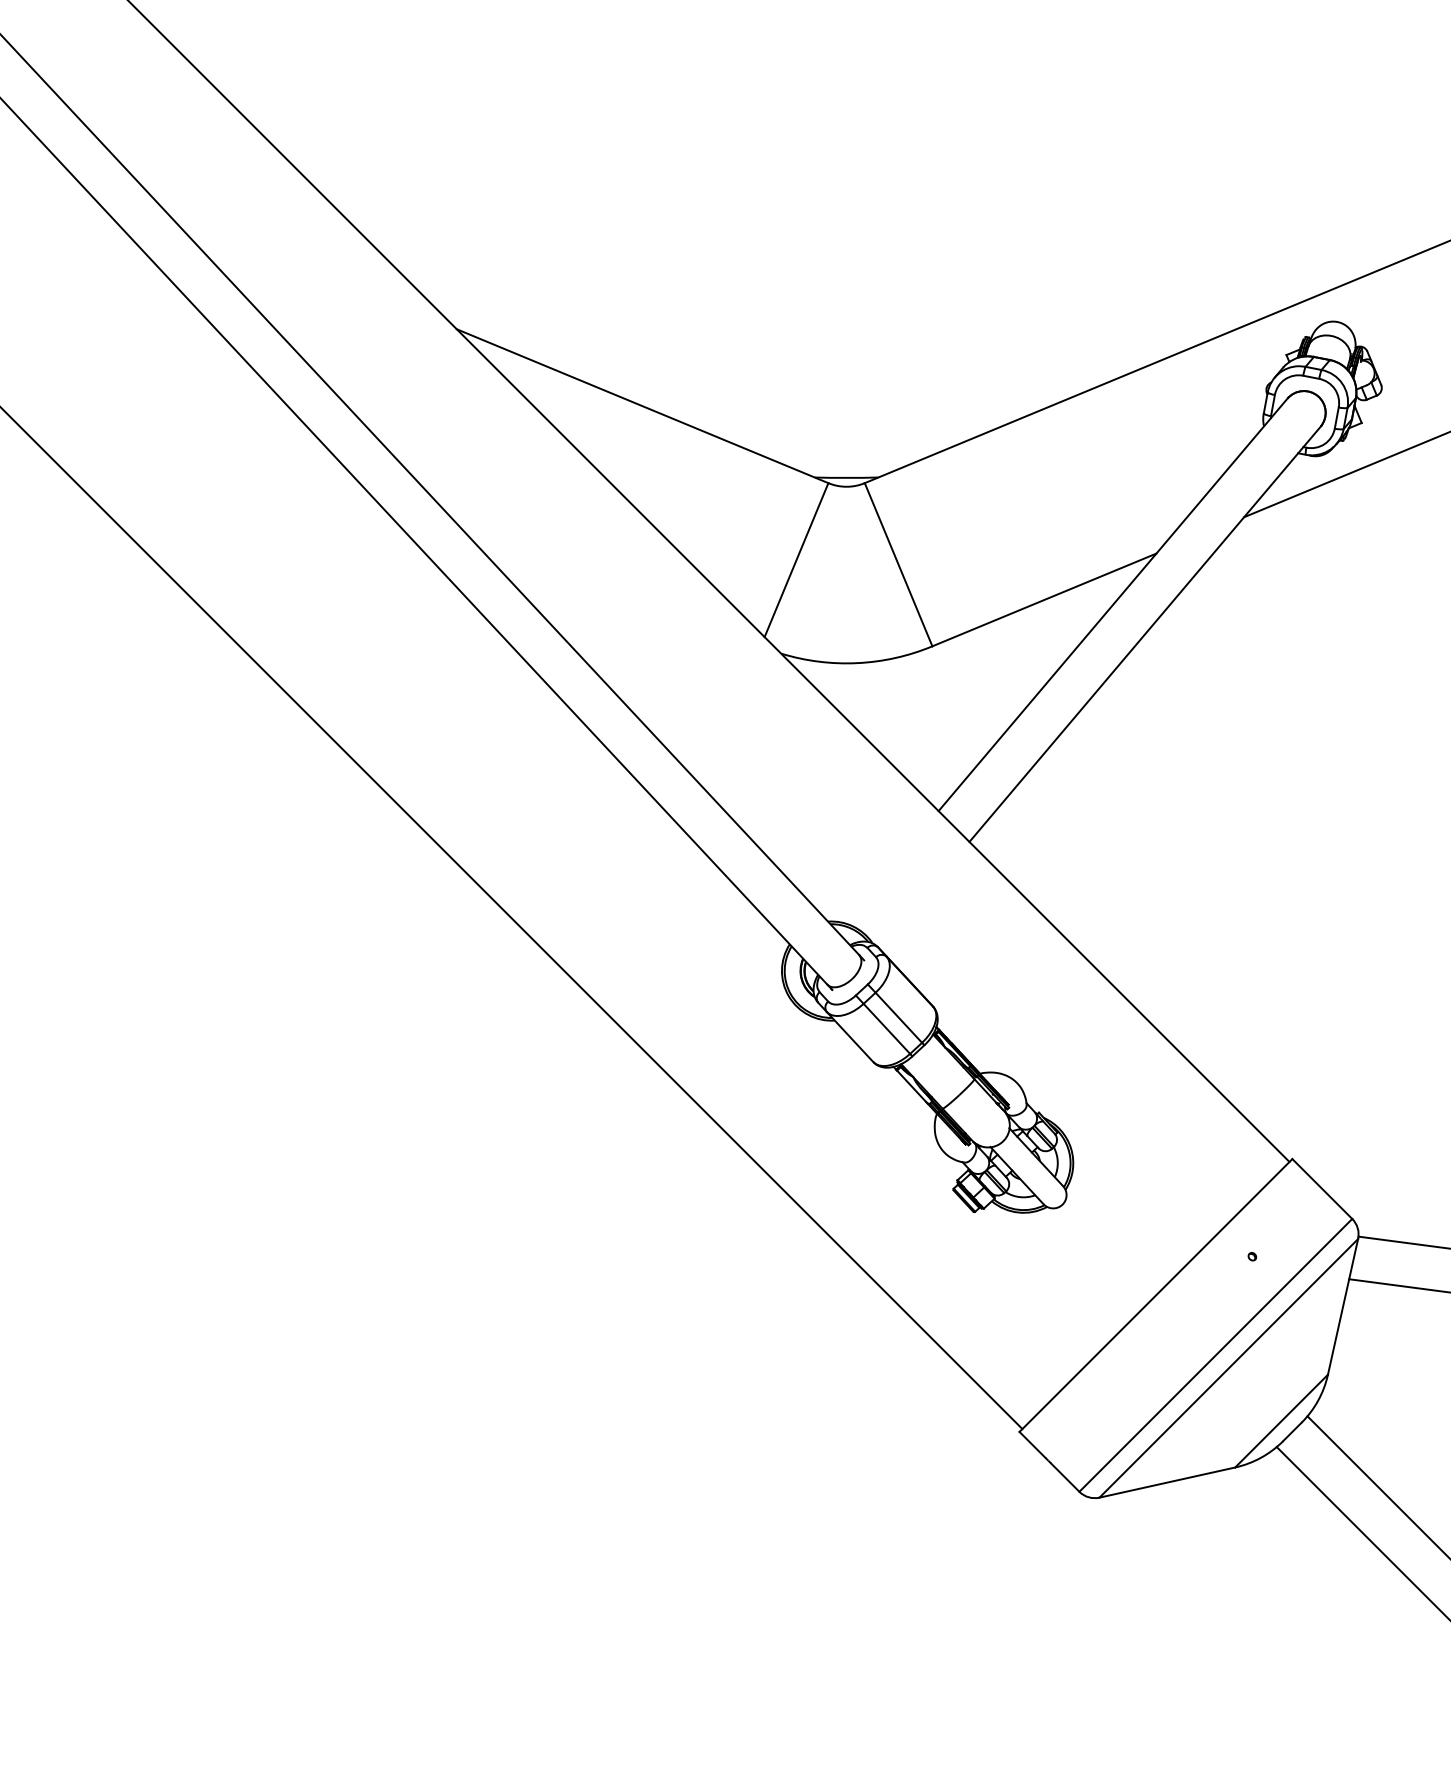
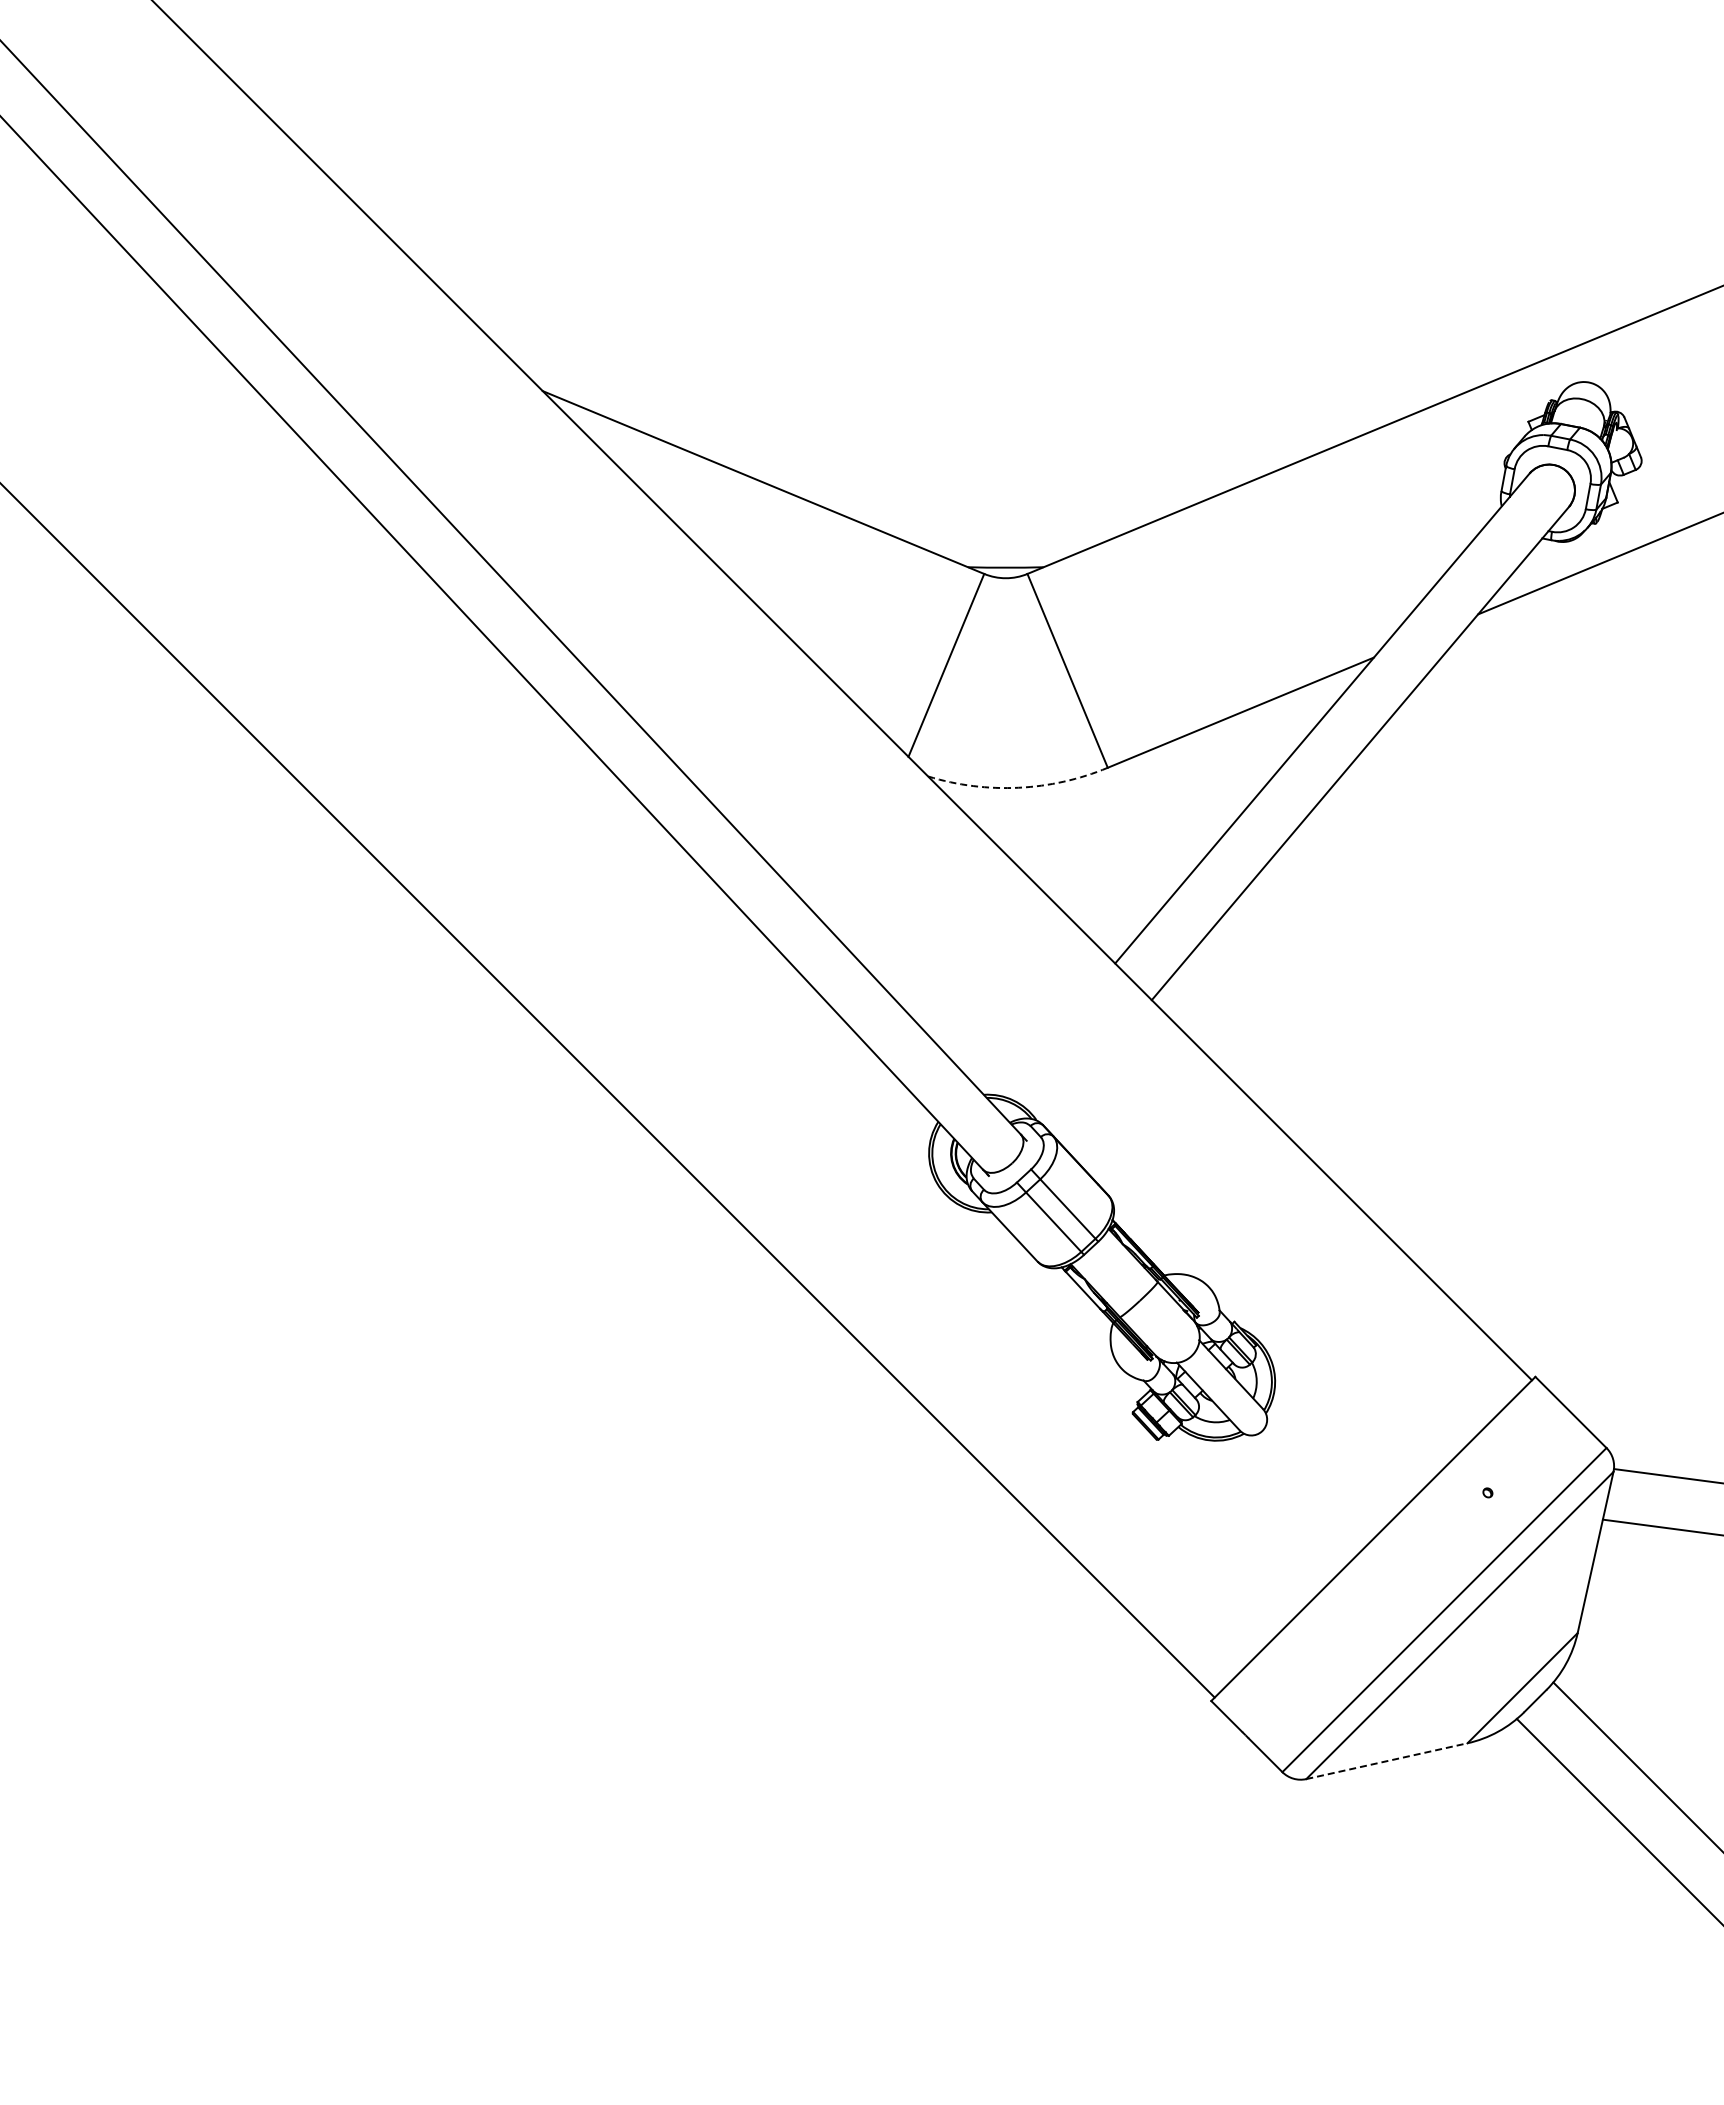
arc: (857, 662) -> (1018, 787), solid -> dashed
line: (1167, 1482) -> (1386, 1761), solid -> dashed

